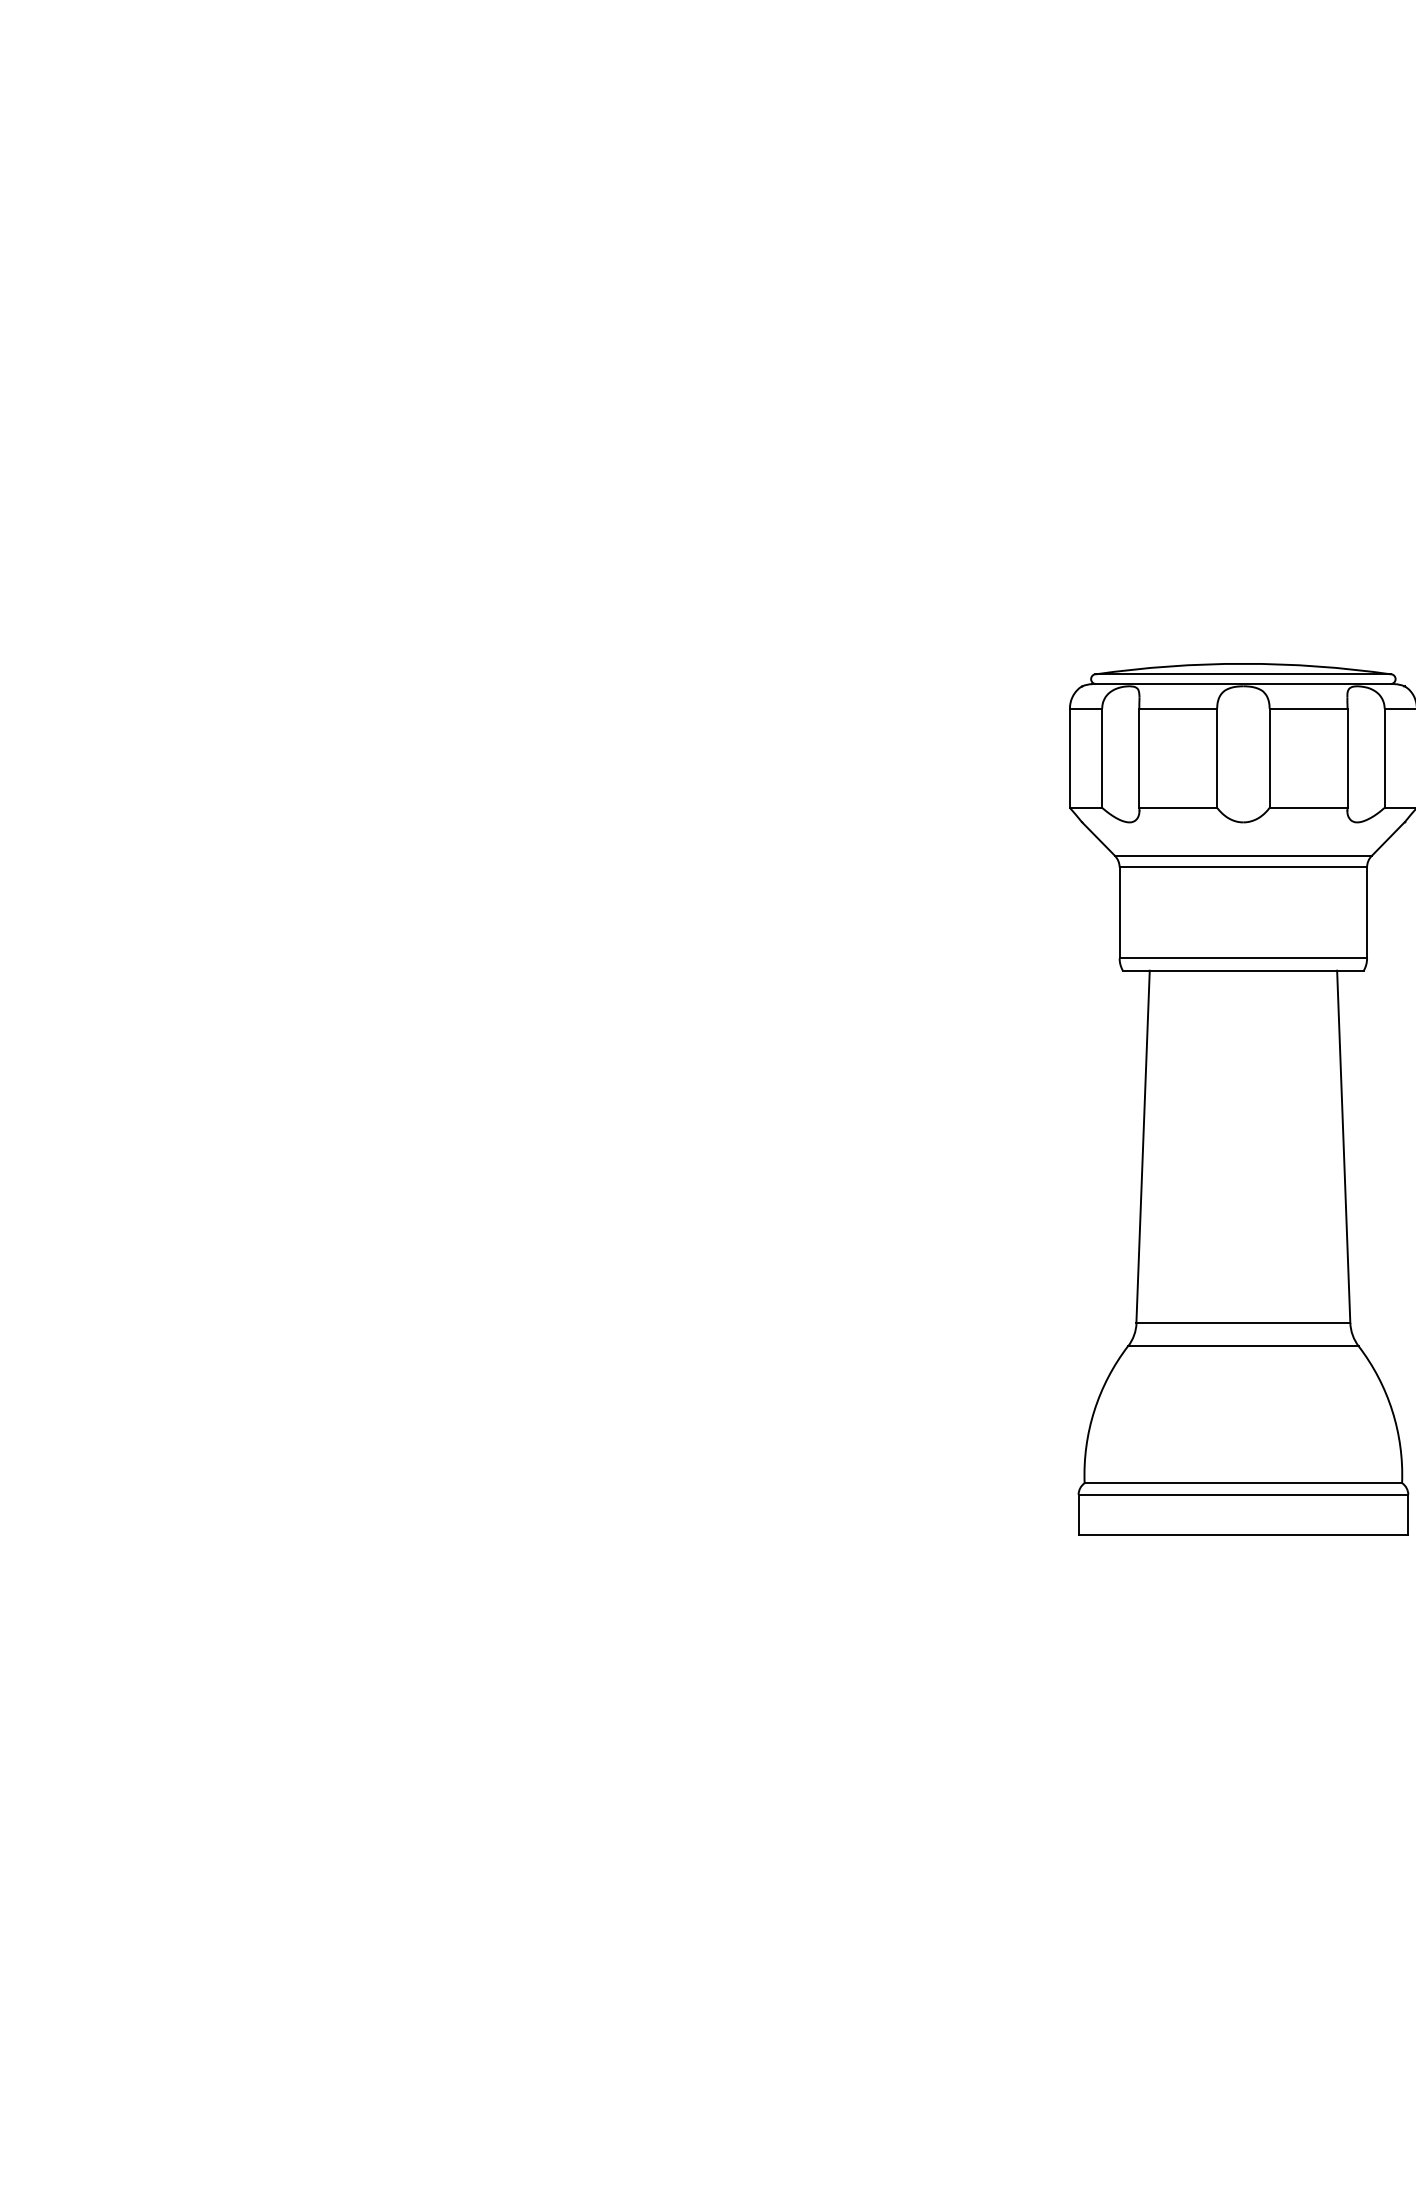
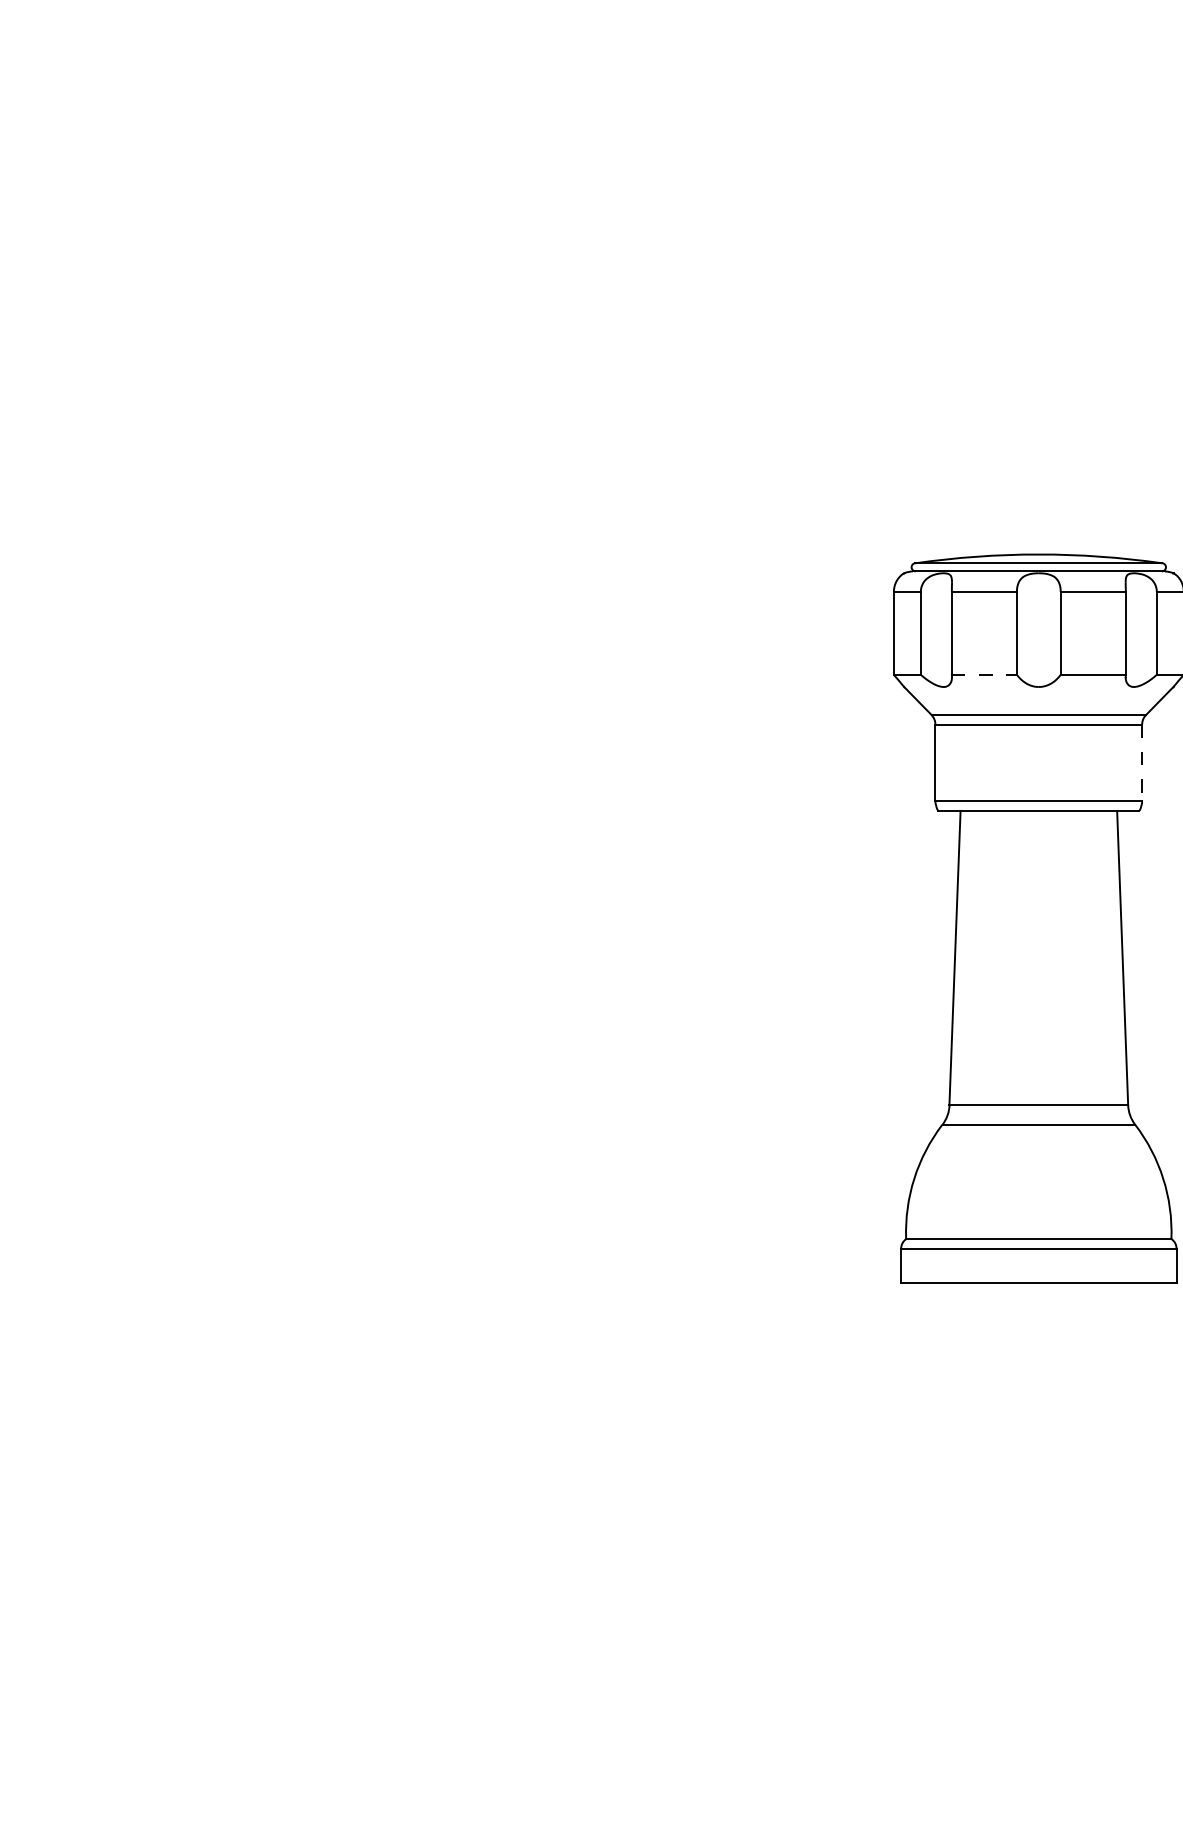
line: (1178, 807) -> (984, 674), solid -> dashed
line: (1367, 912) -> (1142, 762), solid -> dashed

